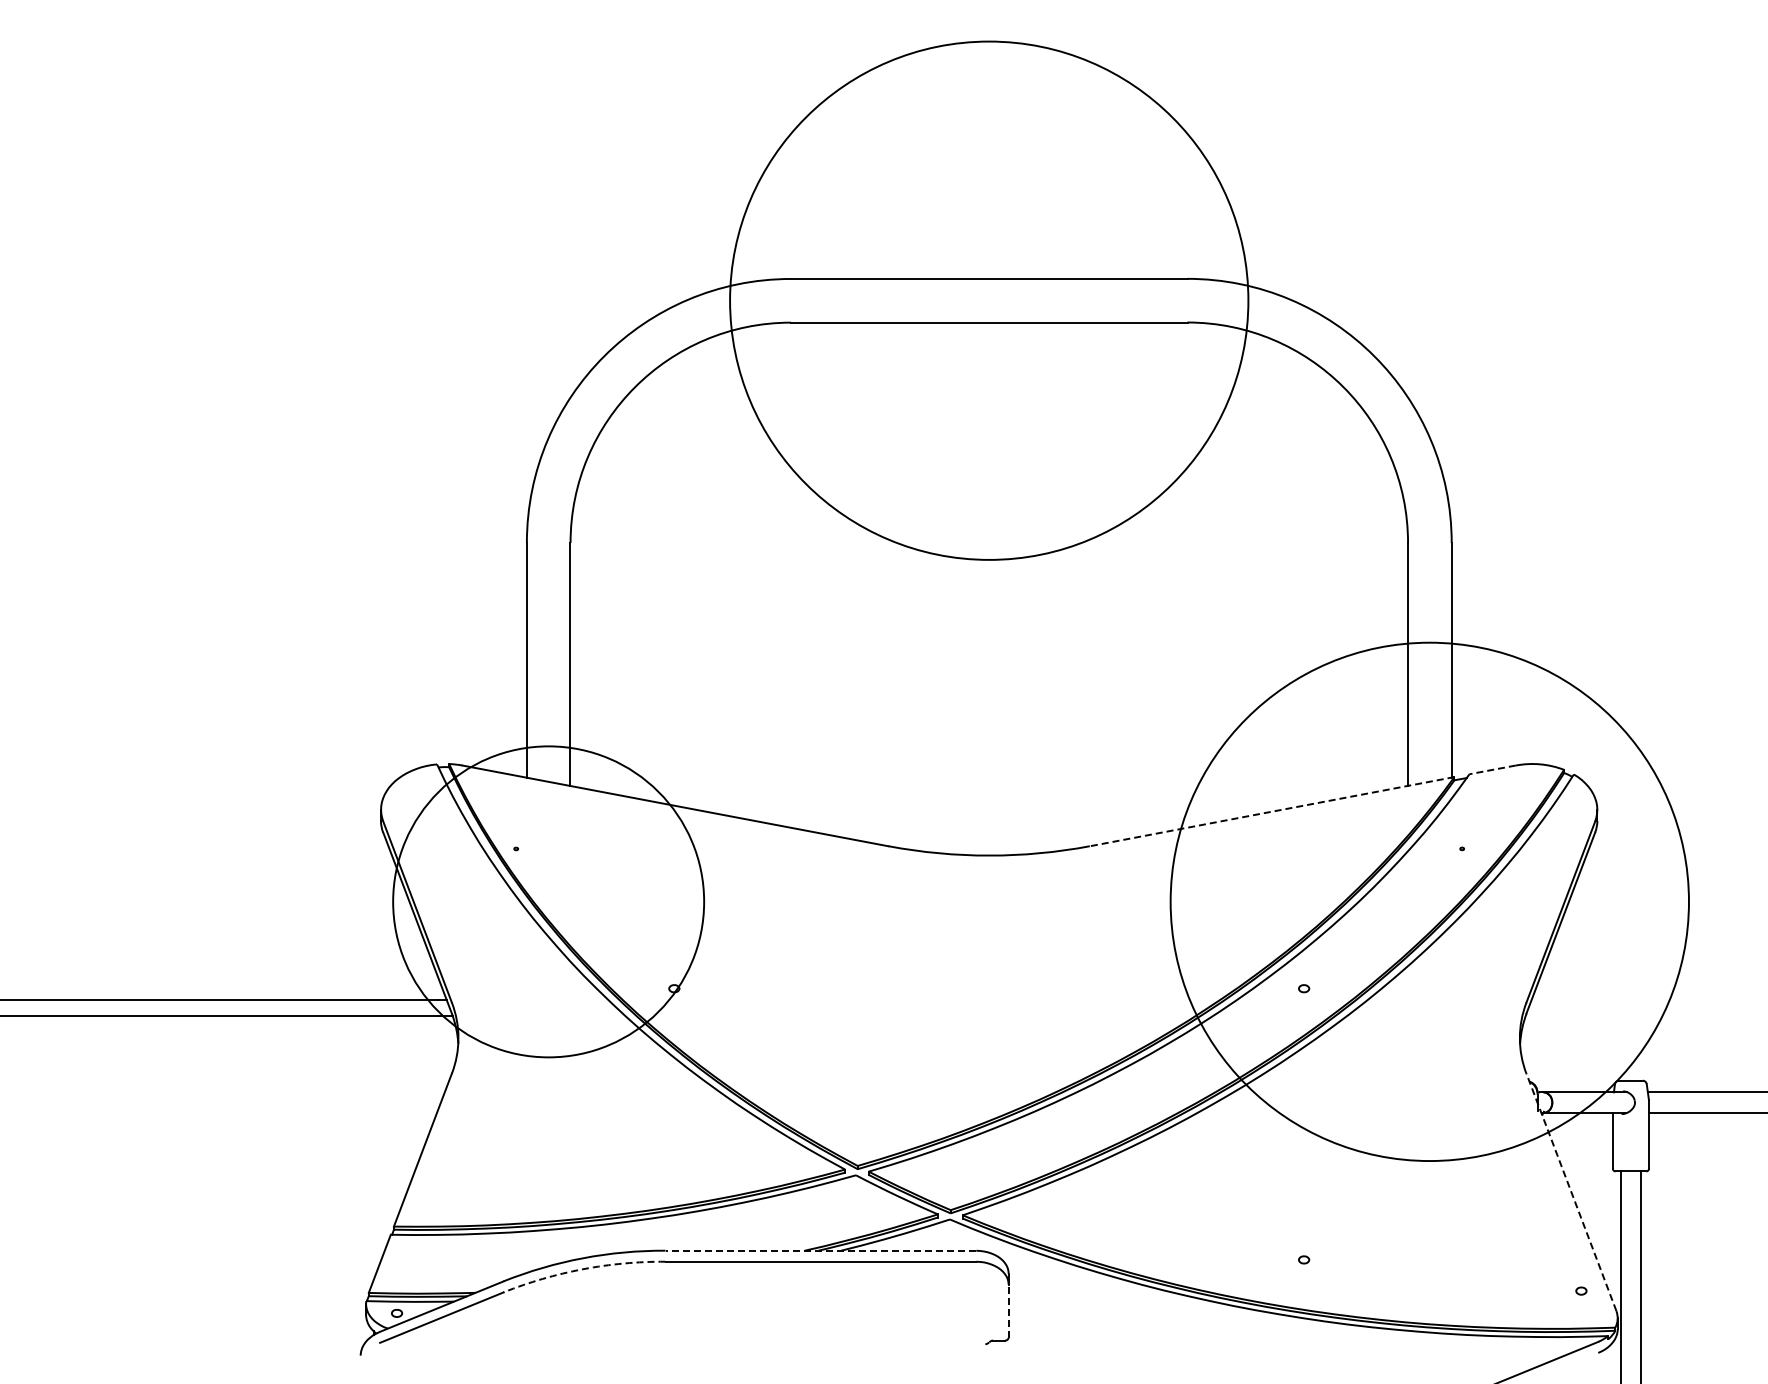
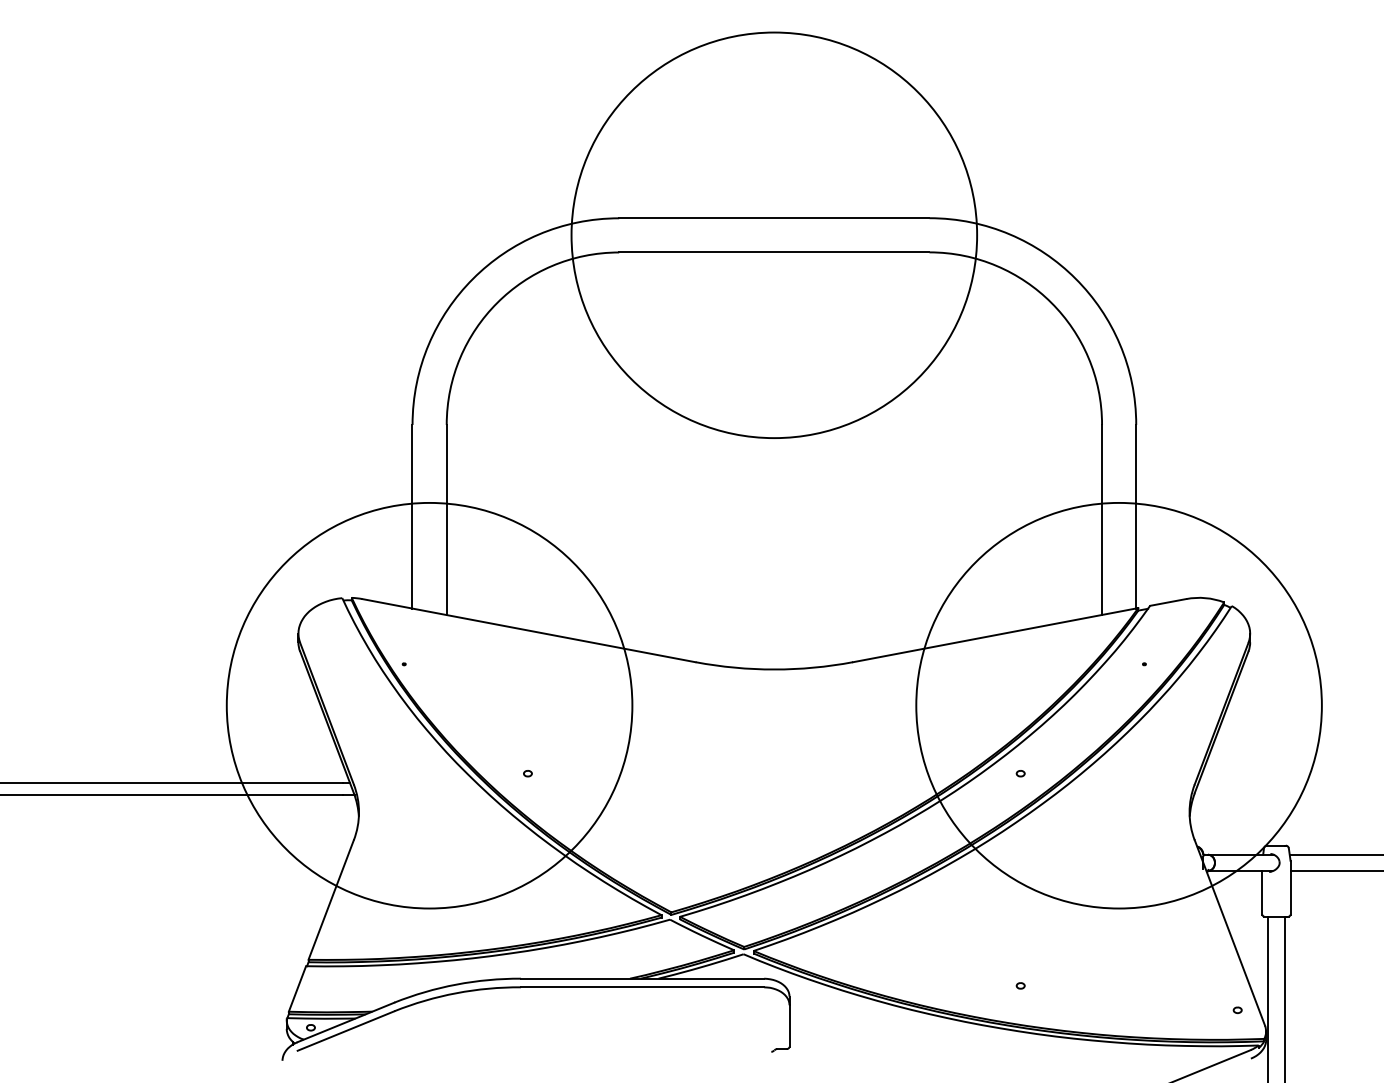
line: (1492, 769) -> (1168, 602), dashed -> solid
line: (1272, 811) -> (996, 635), dashed -> solid
circle: (548, 901) -> (429, 705), size x1.67
line: (1571, 1192) -> (1229, 933), dashed -> solid
line: (820, 1250) -> (642, 978), dashed -> solid
arc: (583, 1269) -> (456, 993), dashed -> solid
line: (1008, 1311) -> (789, 1026), dashed -> solid

